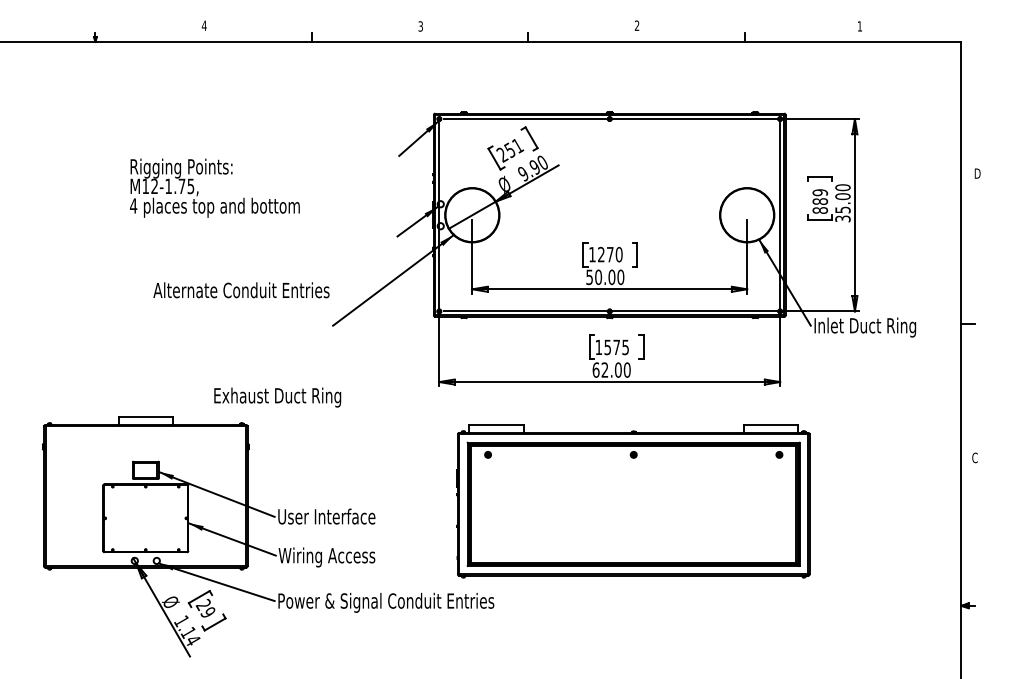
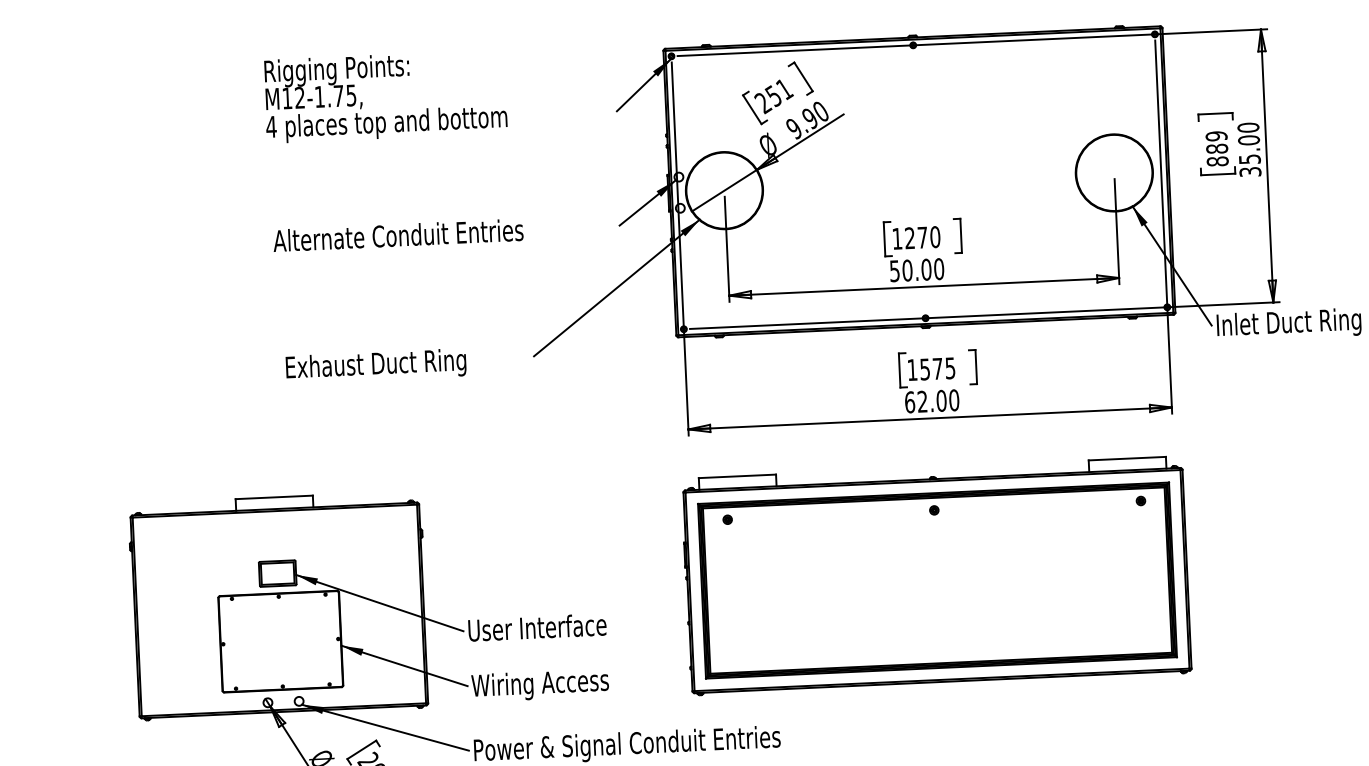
text: (214, 187) -> (384, 95), moved
text: (241, 290) -> (398, 235), moved
text: (277, 397) -> (375, 366), moved
part: (633, 501) -> (936, 576), moved

